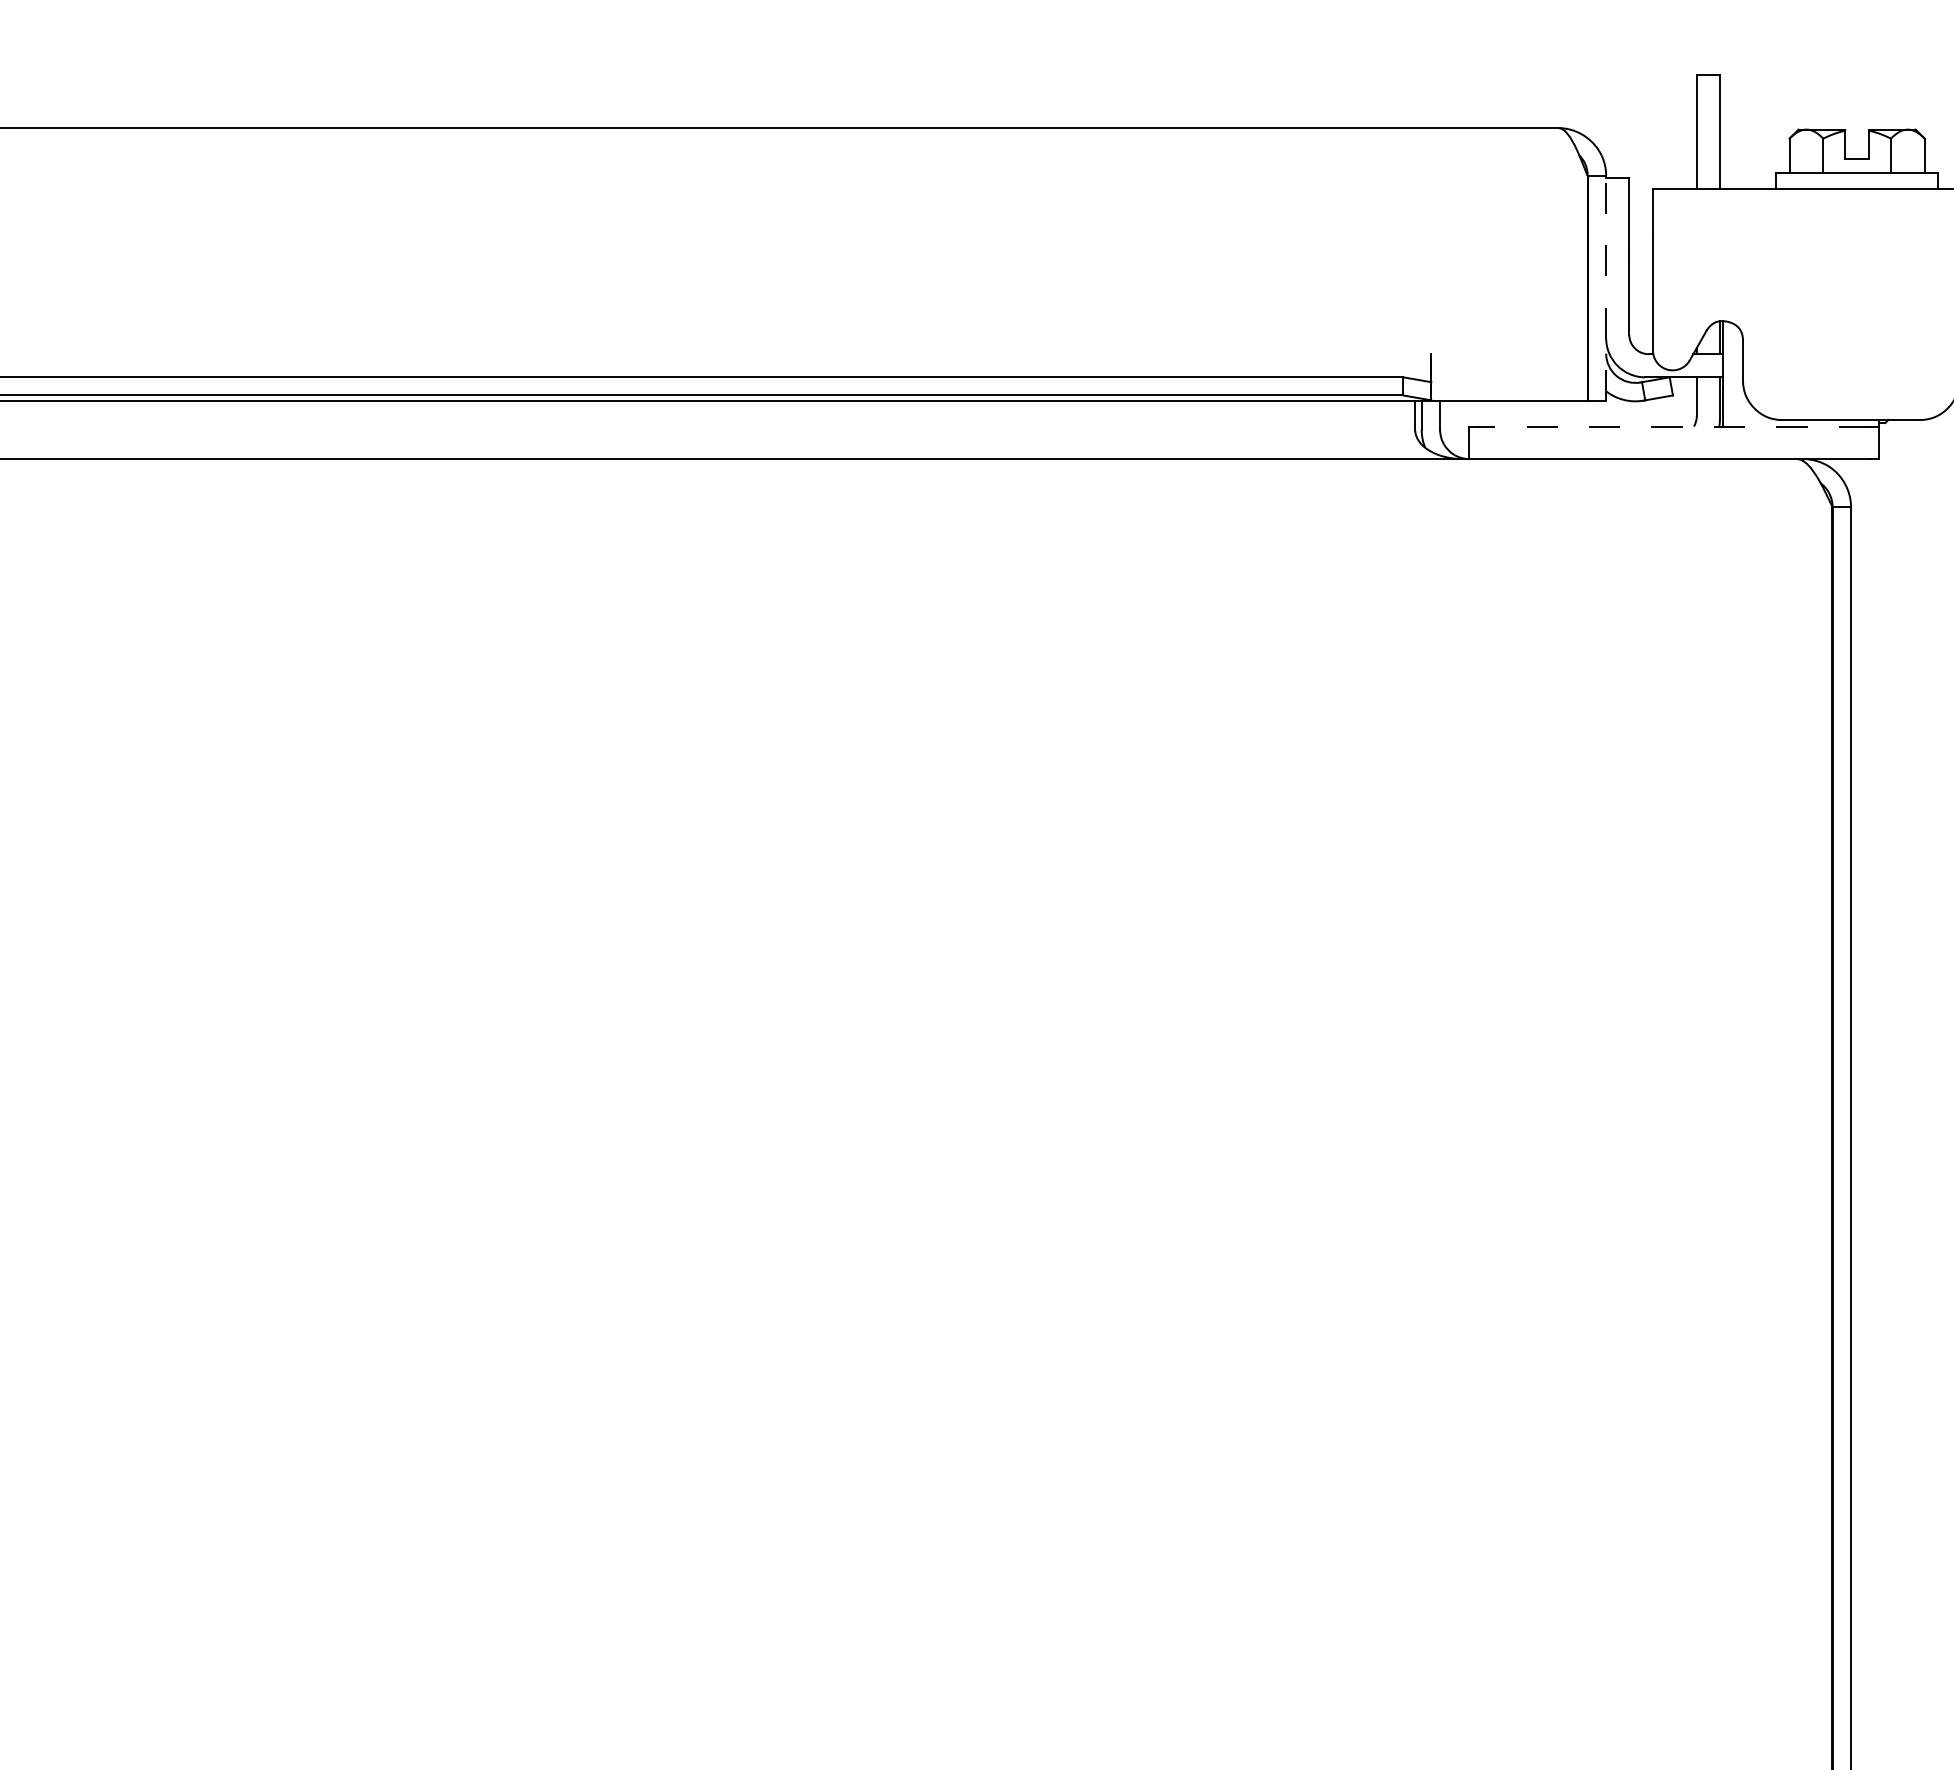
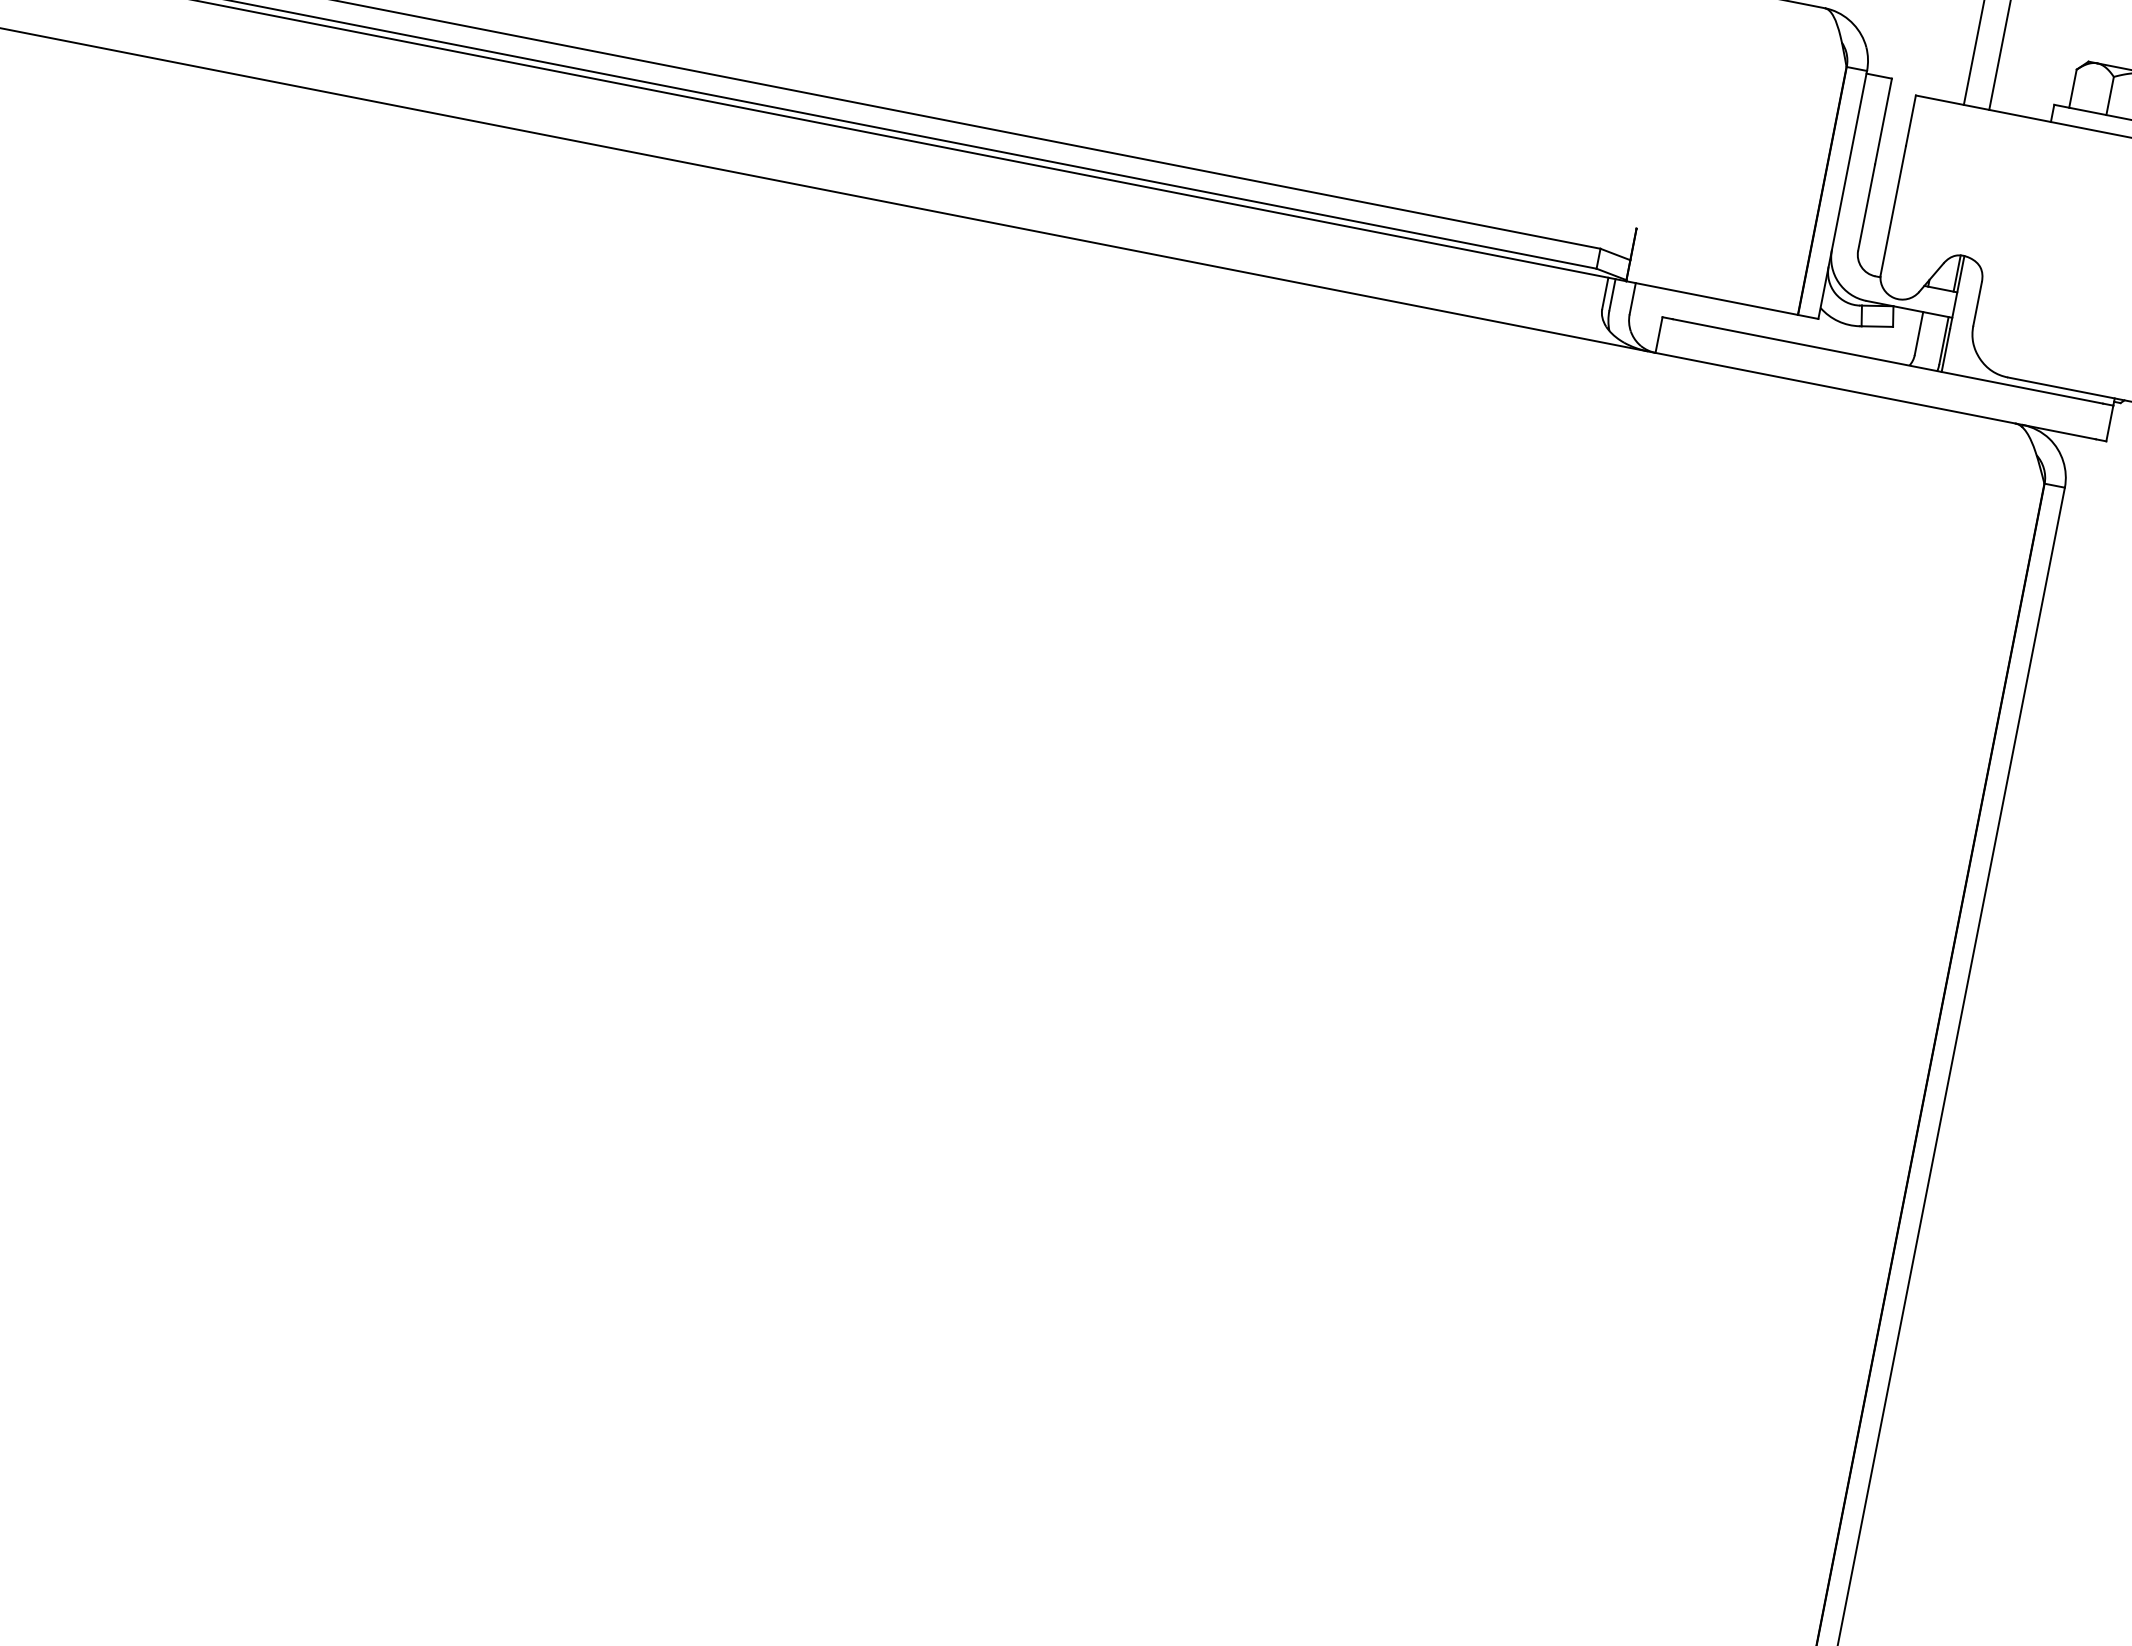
line: (1606, 288) -> (1843, 194), dashed -> solid
line: (1674, 426) -> (1888, 361), dashed -> solid

